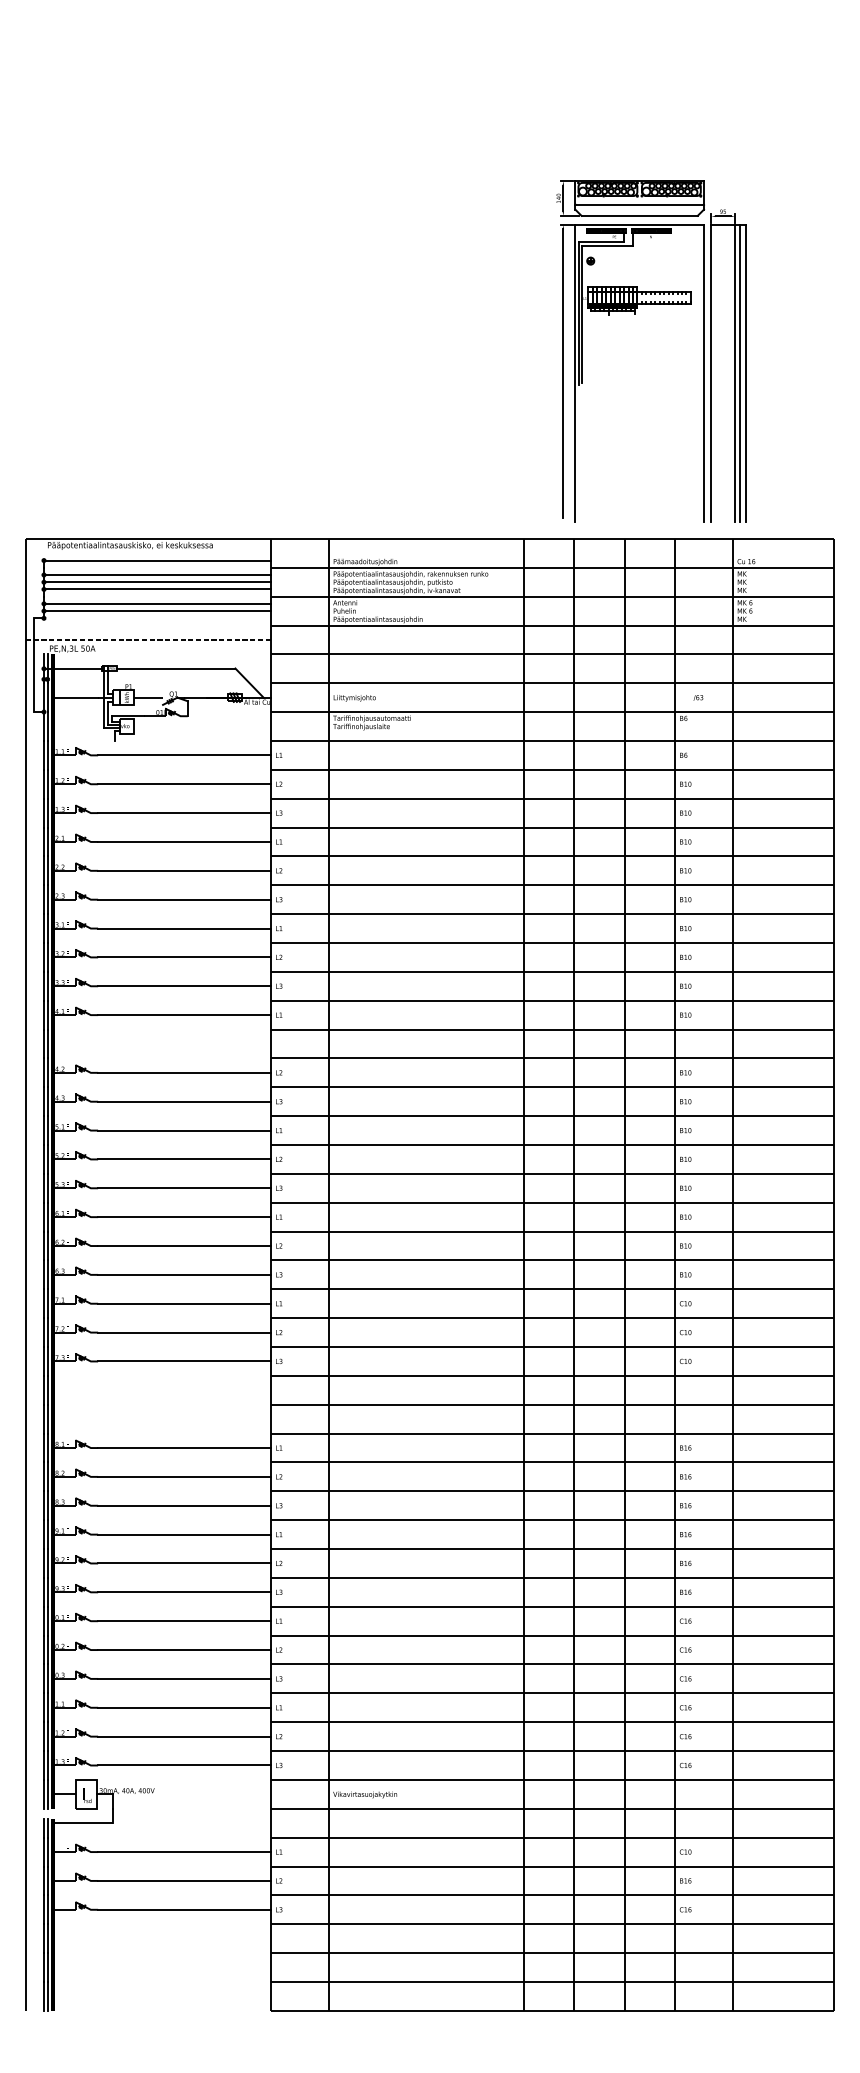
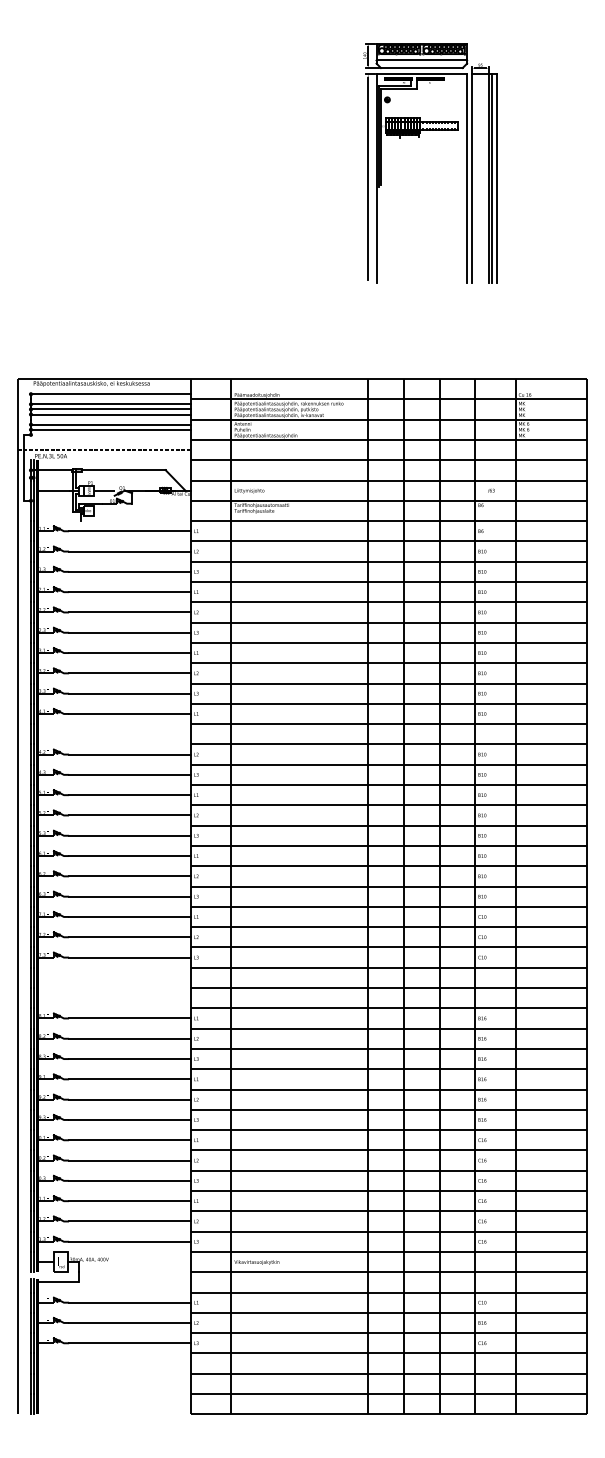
part: (635, 314) -> (418, 137), moved

